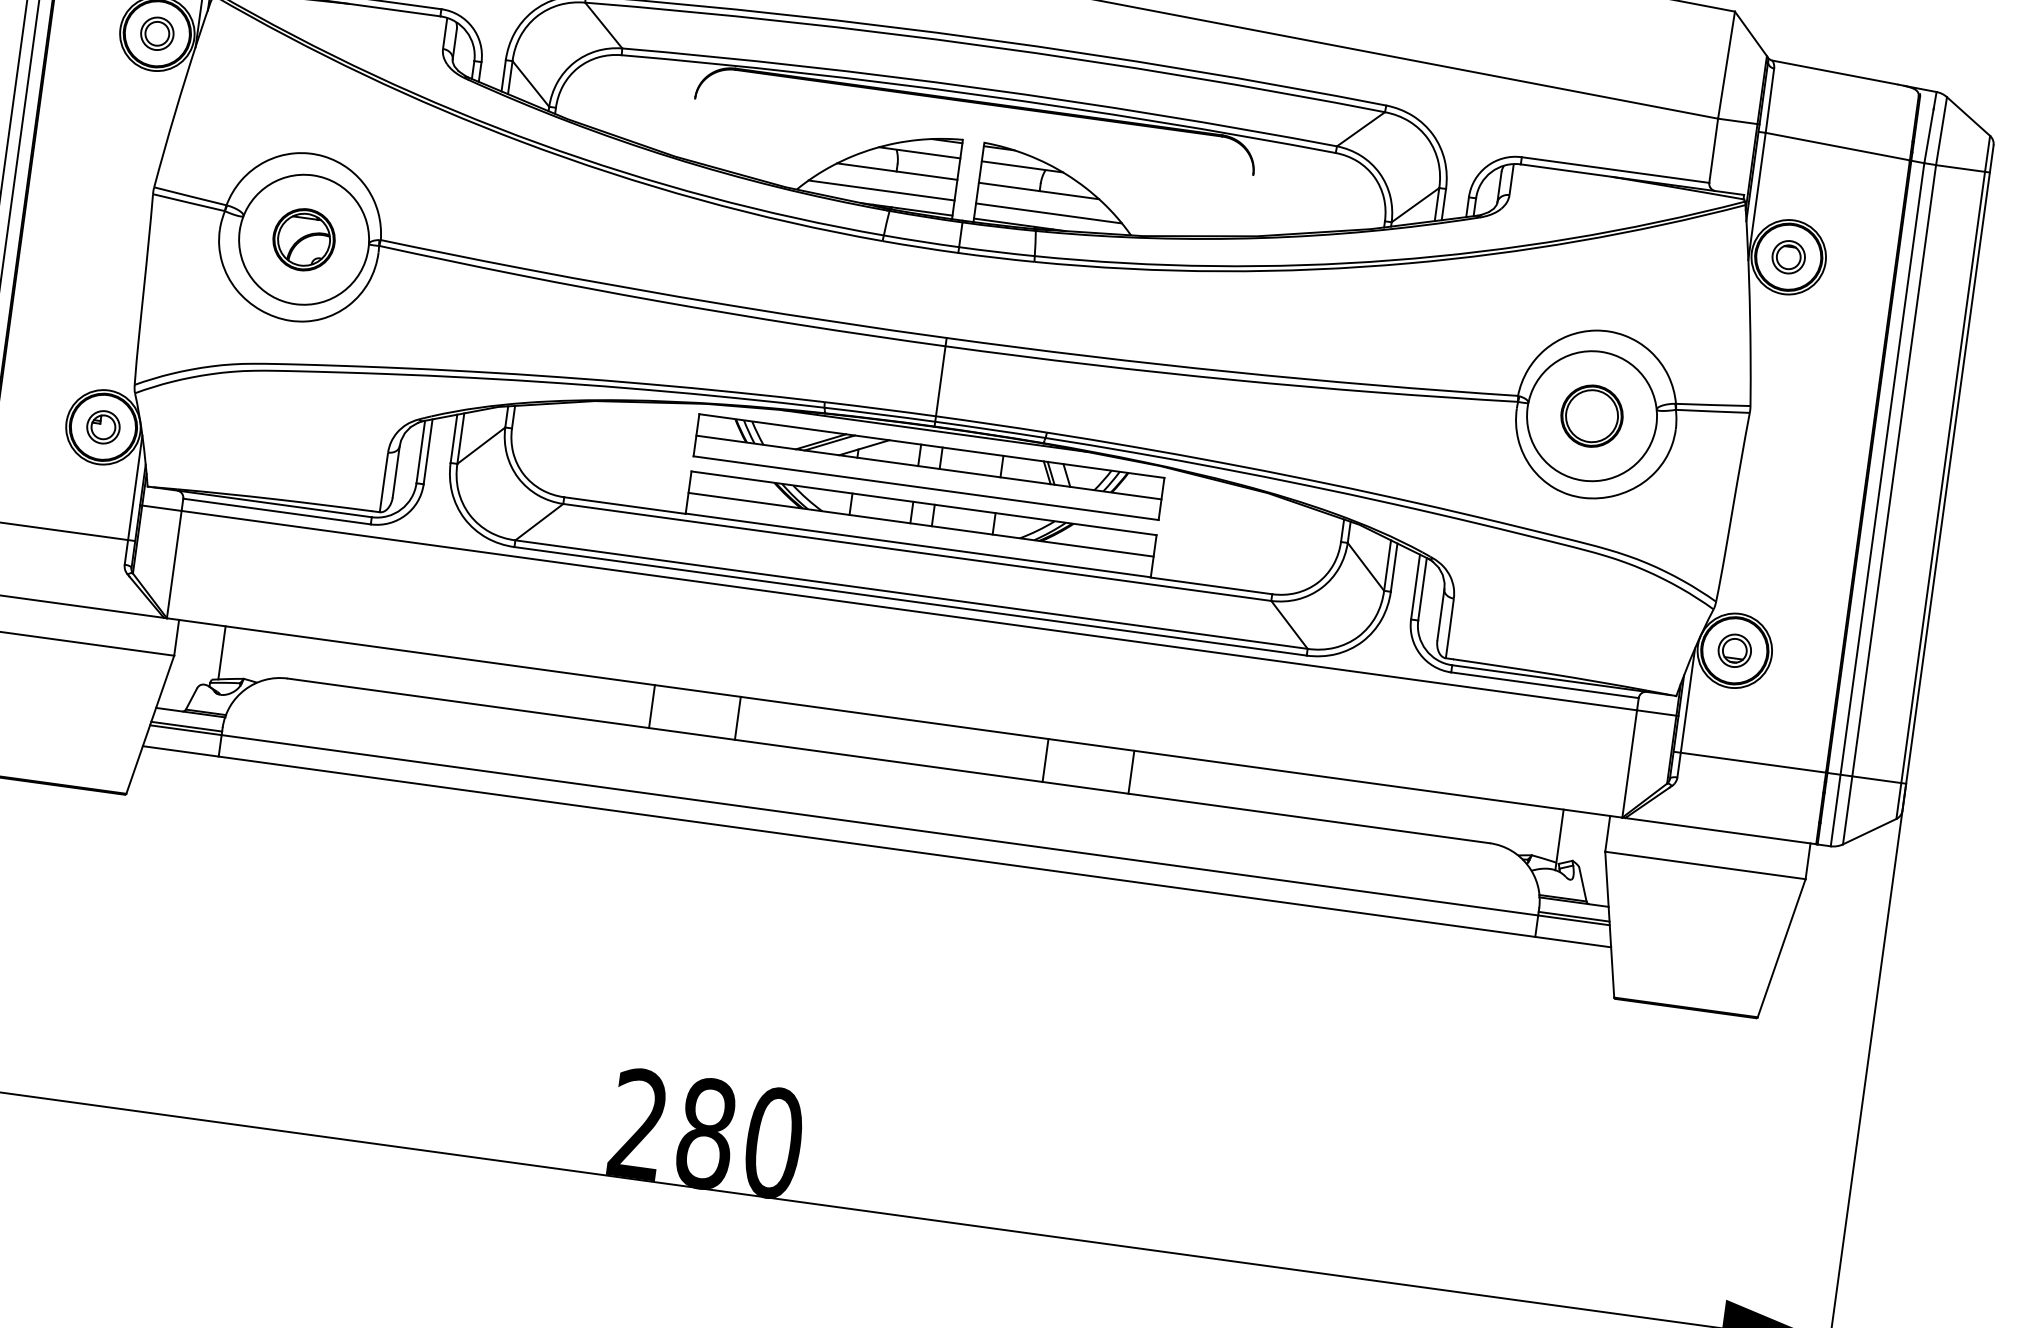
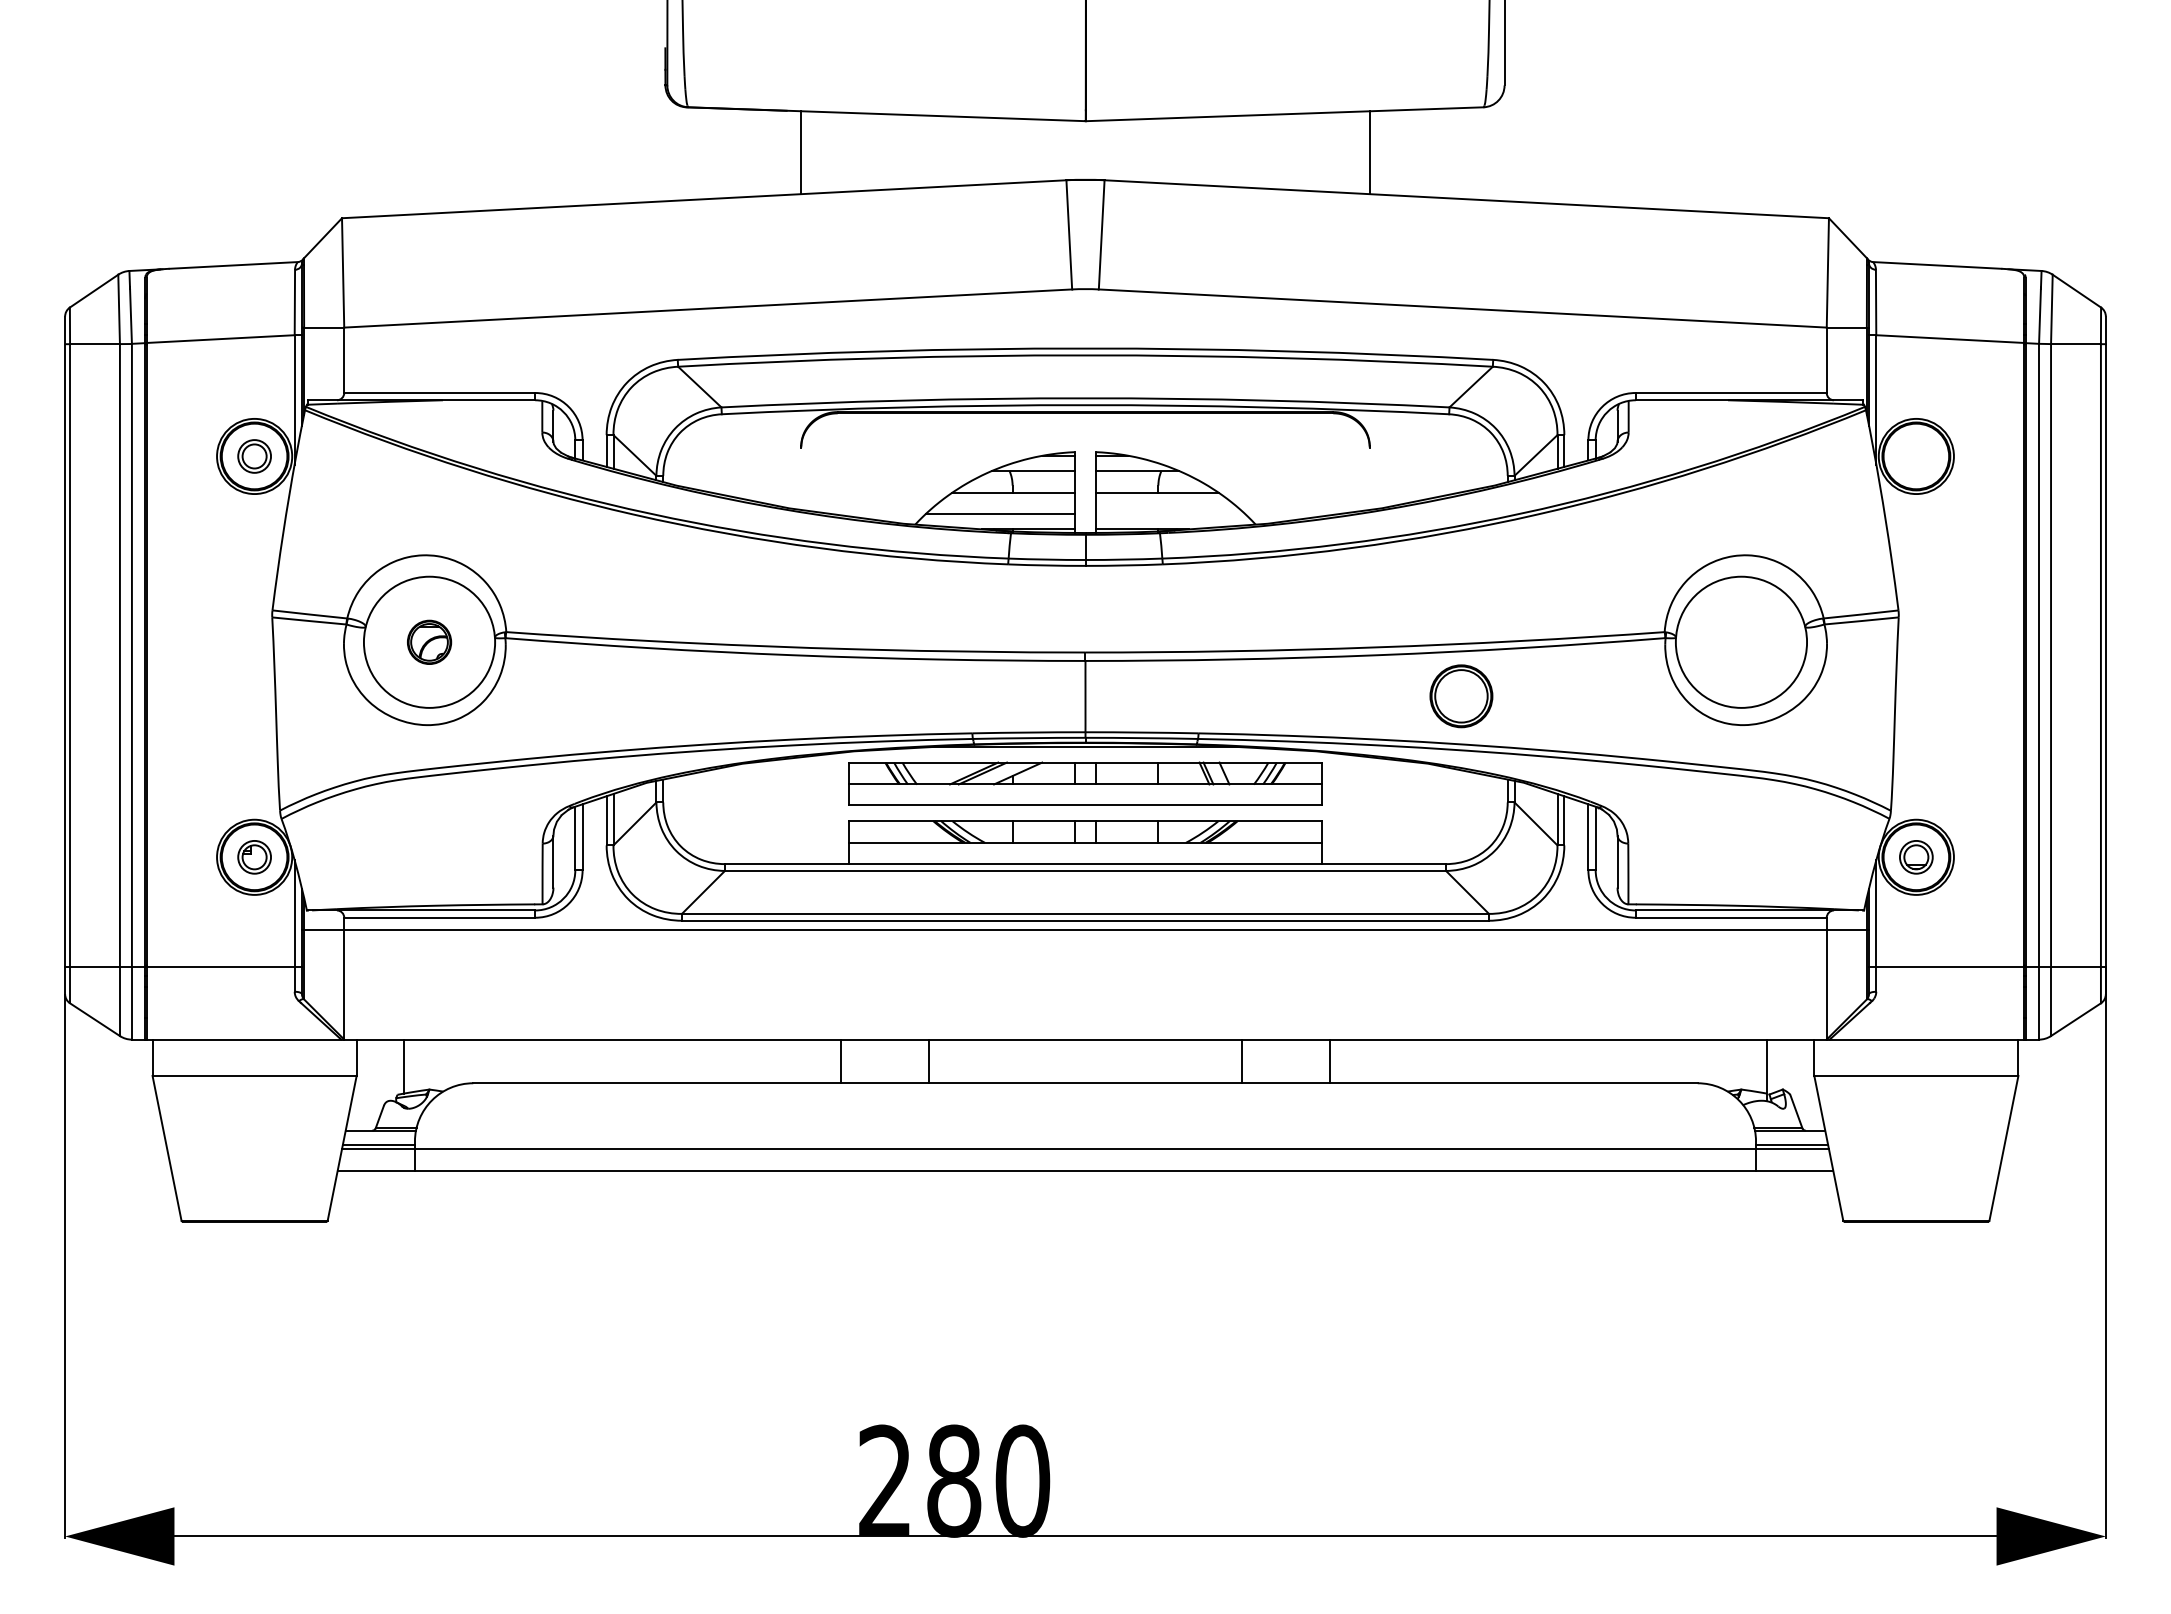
line: (1048, 212) -> (1170, 513), removed
part: (304, 239) -> (429, 642), size x0.7
part: (1788, 257) -> (1916, 456), removed
part: (1592, 416) -> (1461, 696), moved

